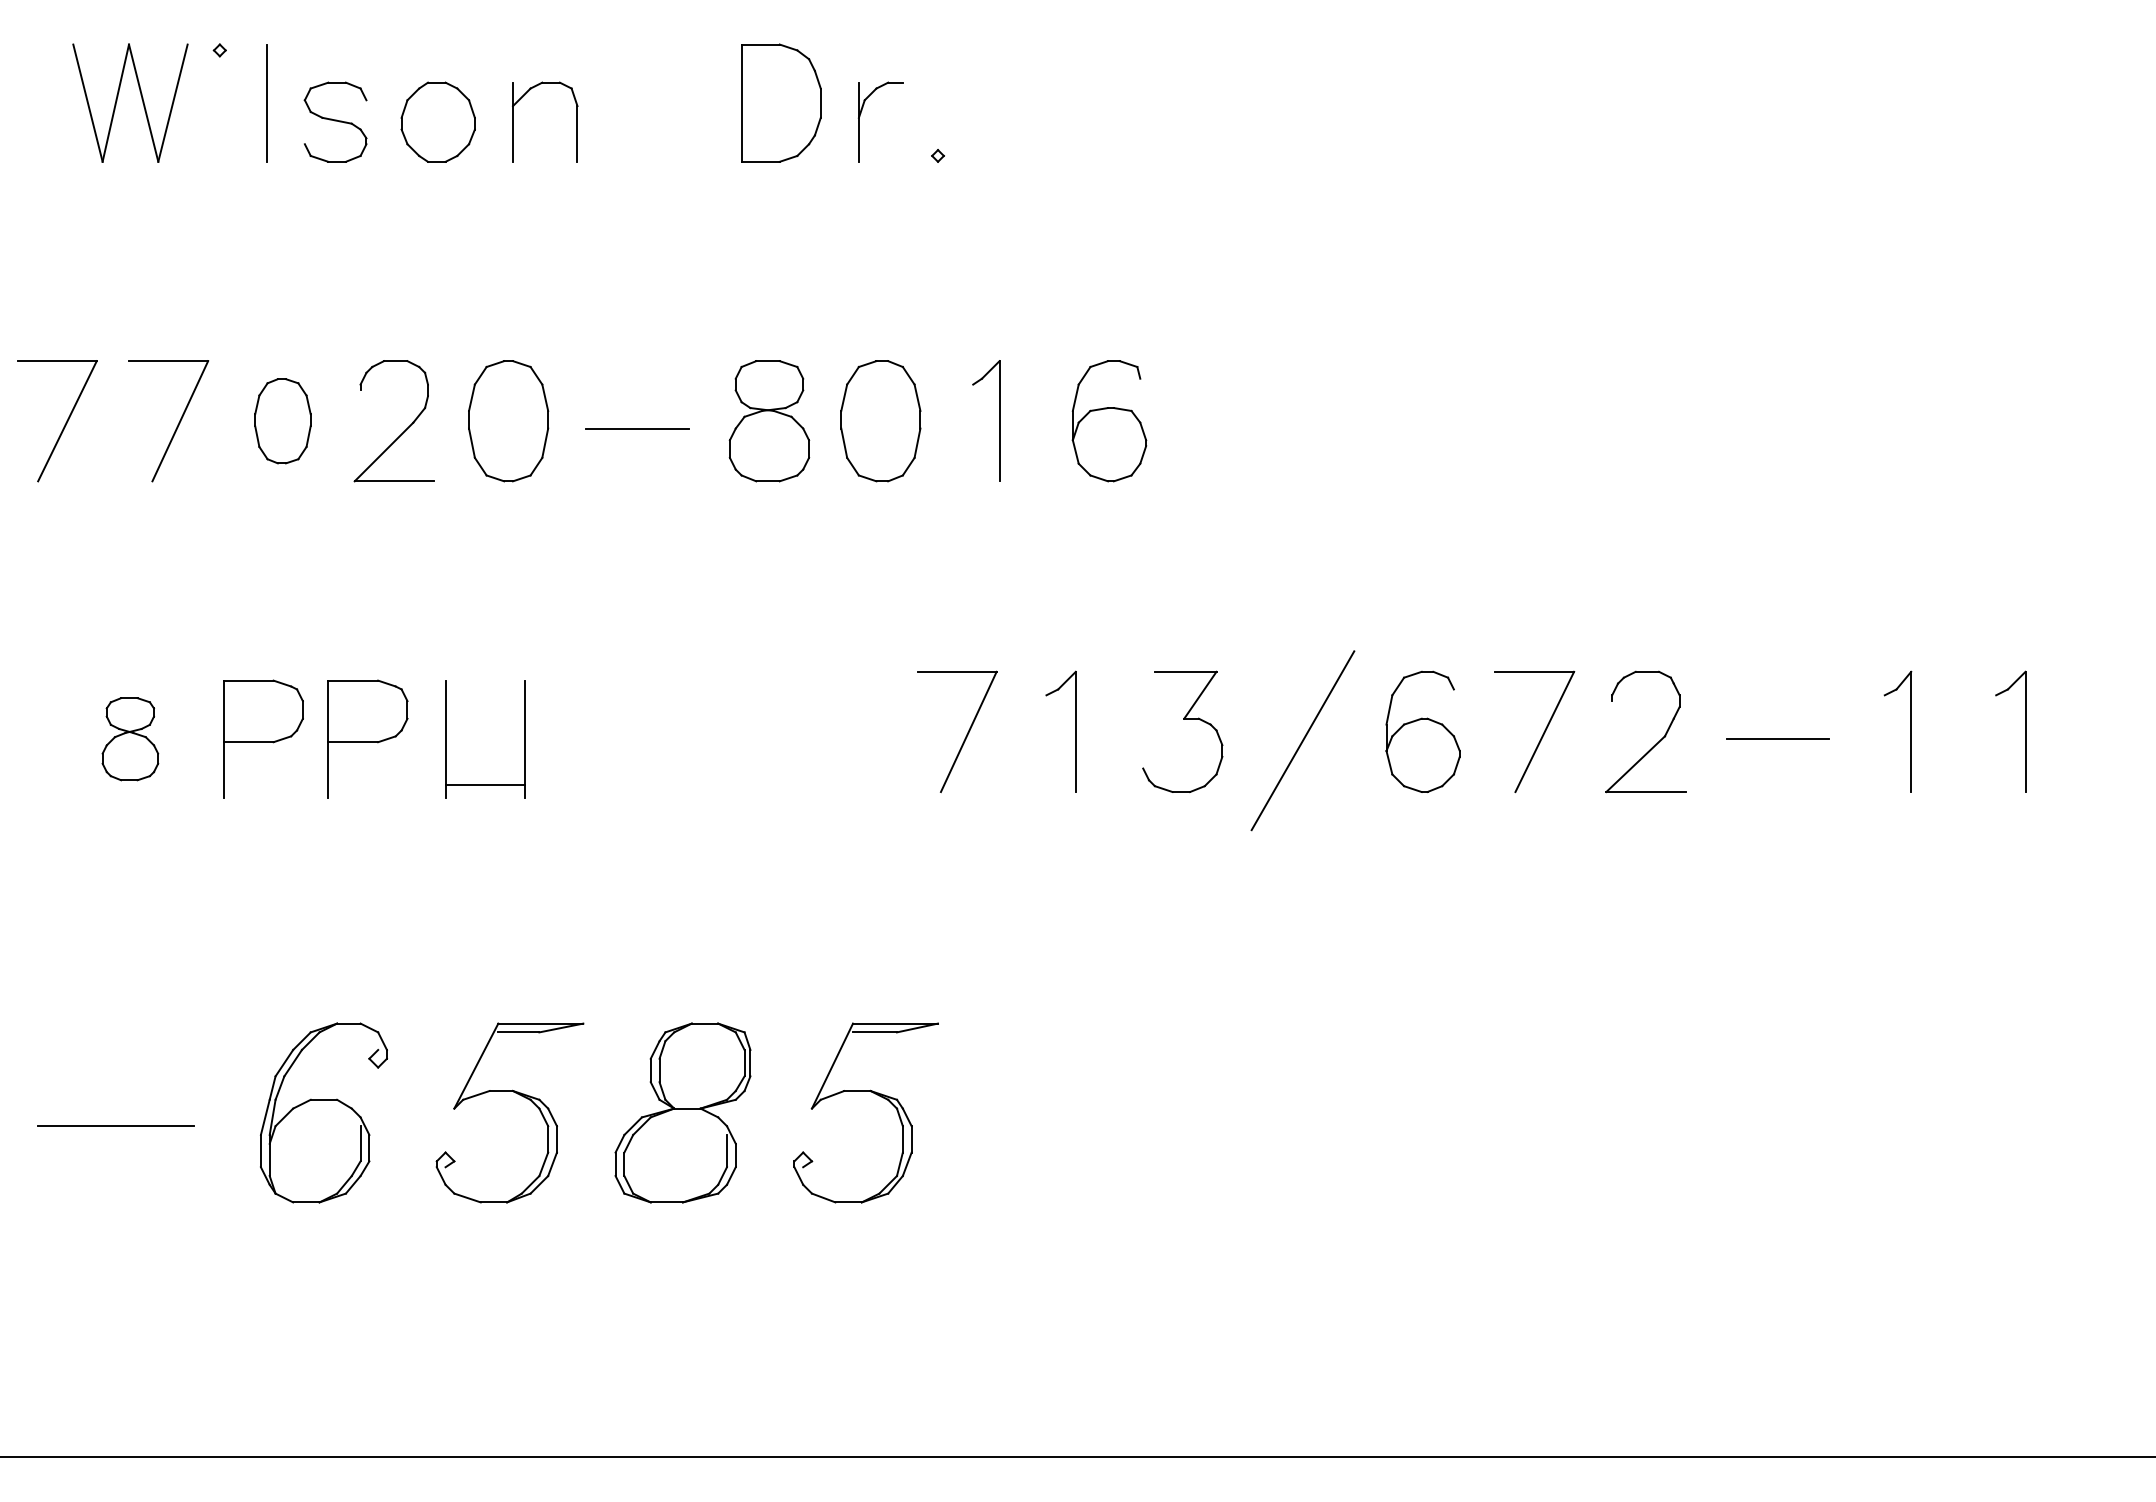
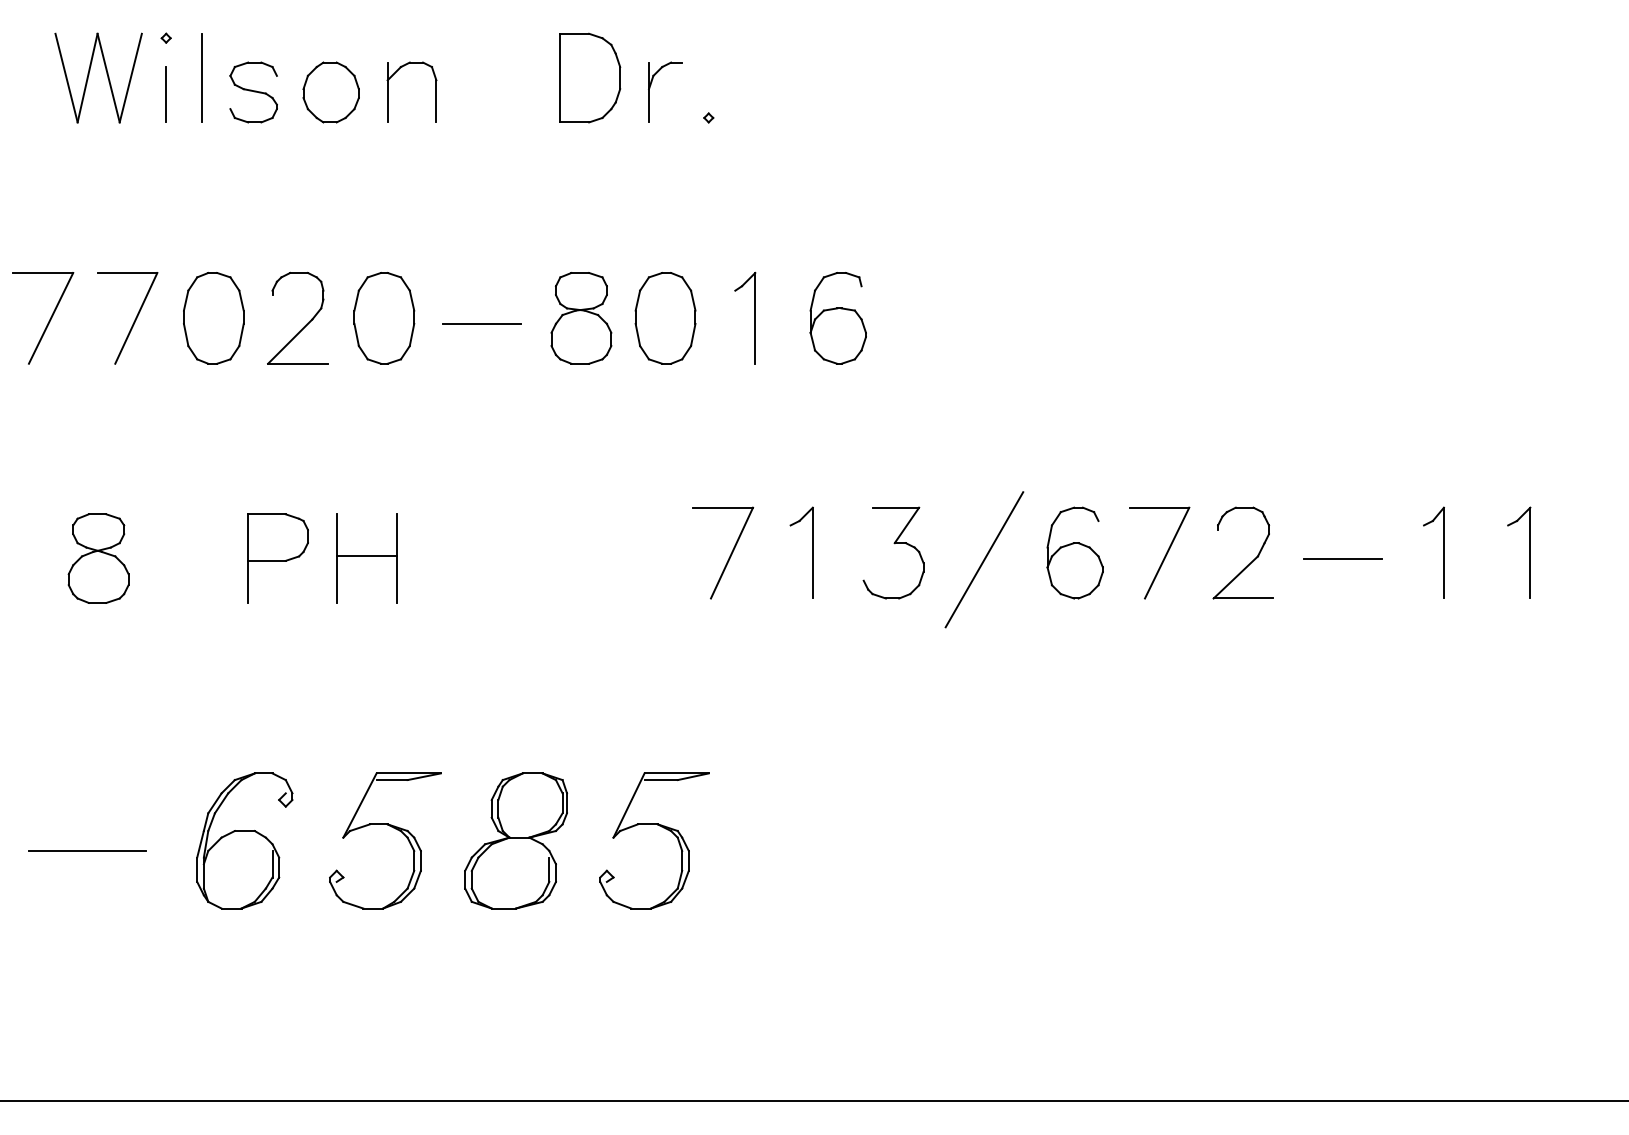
line: (220, 124) -> (166, 94), added
part: (282, 421) -> (213, 318), size x1.43
part: (130, 739) -> (98, 558), size x1.43
part: (262, 739) -> (198, 558), removed
line: (484, 785) -> (366, 556), moved

